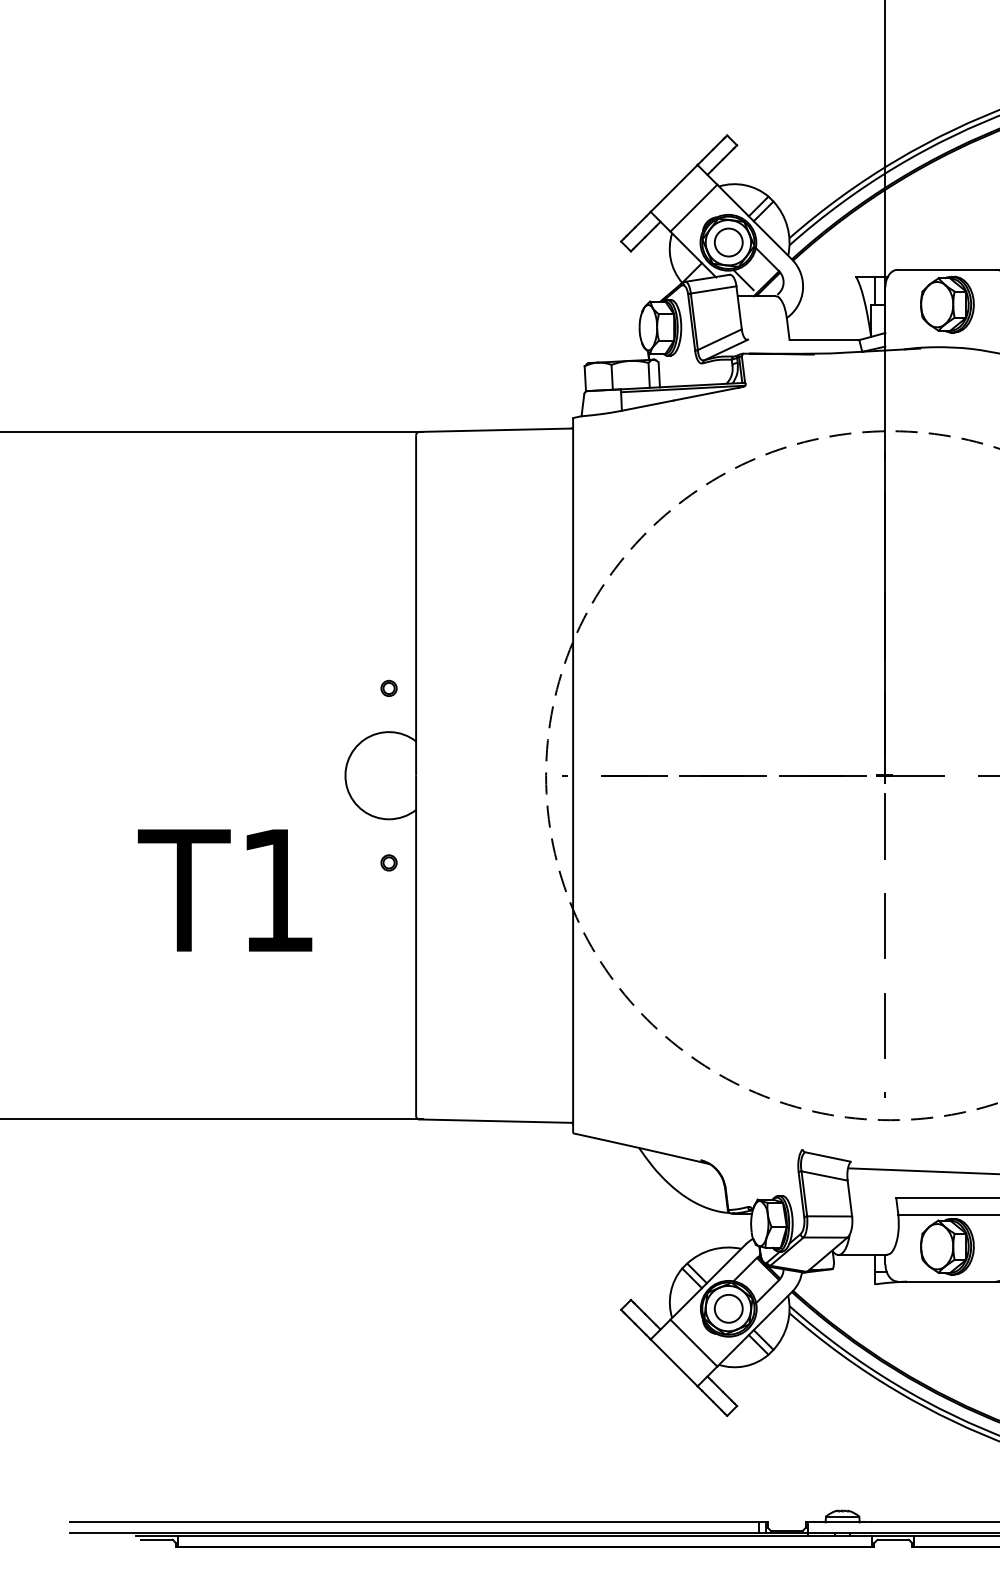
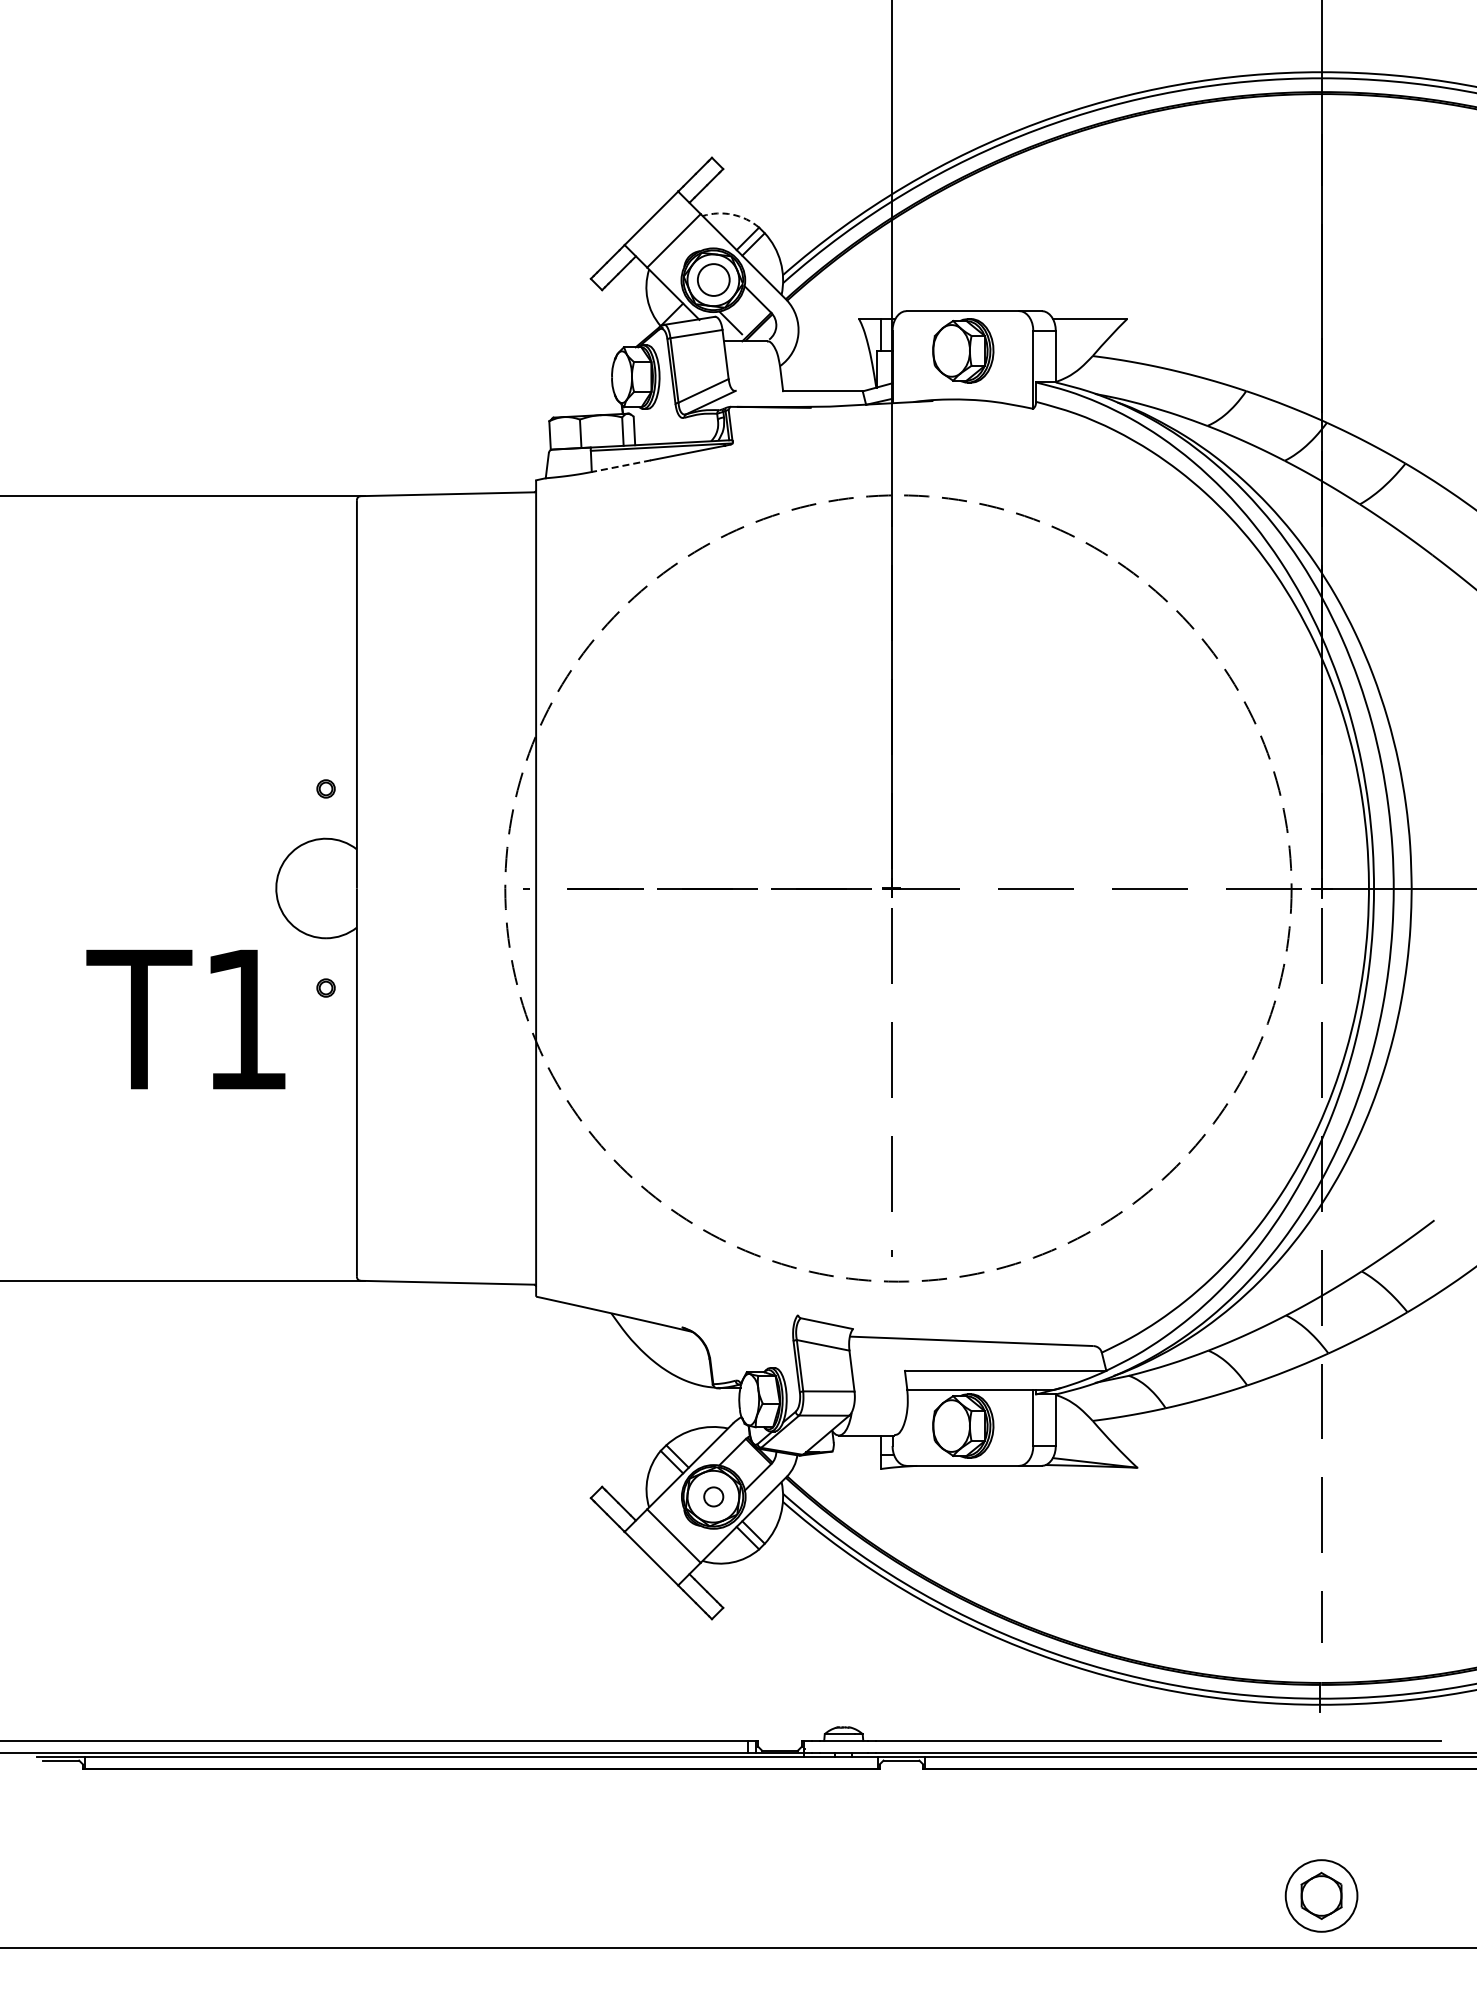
arc: (745, 185) -> (732, 214), solid -> dashed
line: (647, 405) -> (620, 466), solid -> dashed
text: (224, 890) -> (185, 1019), moved
circle: (728, 1308) -> (713, 1496), size x0.6

